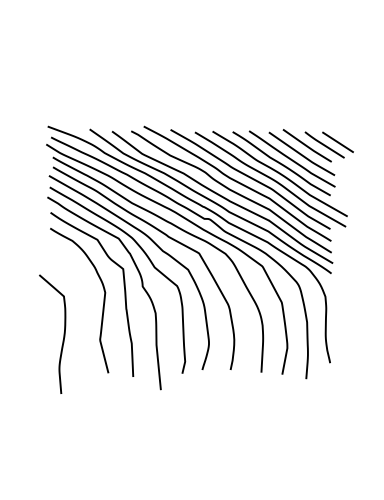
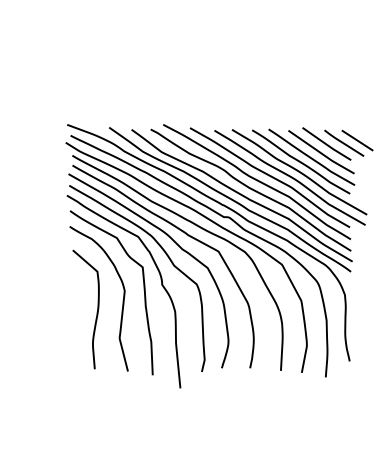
curve: (63, 333) -> (97, 308), moved

